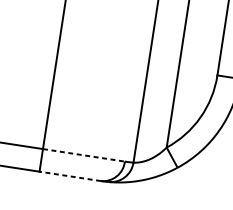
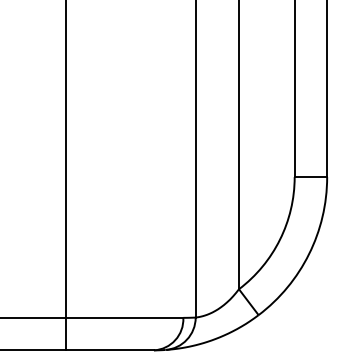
line: (83, 155) -> (124, 317), dashed -> solid
line: (69, 176) -> (109, 350), dashed -> solid

